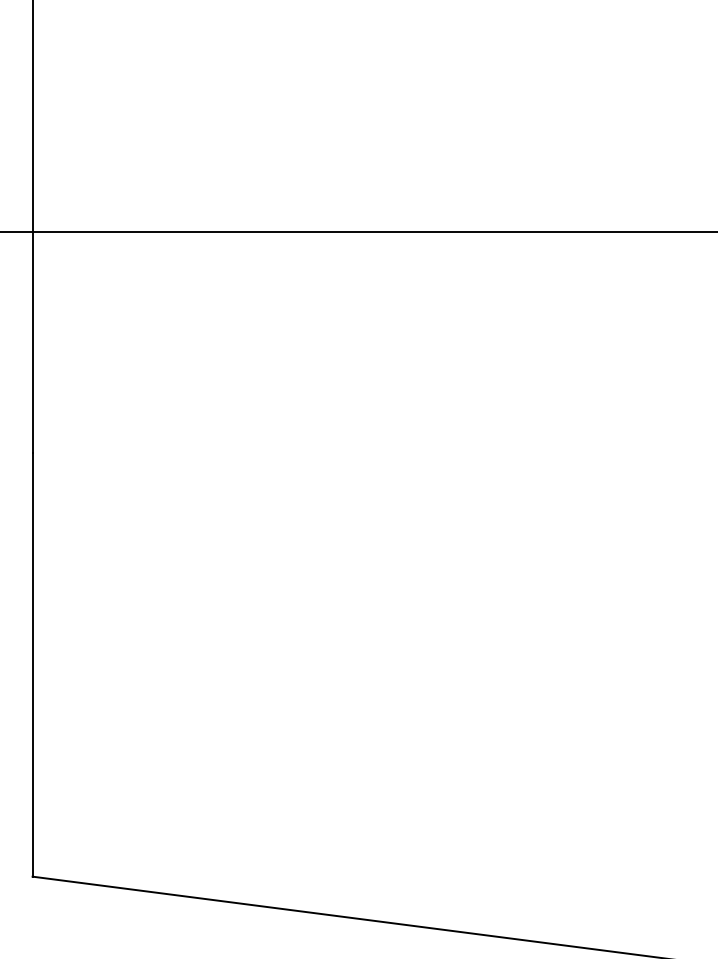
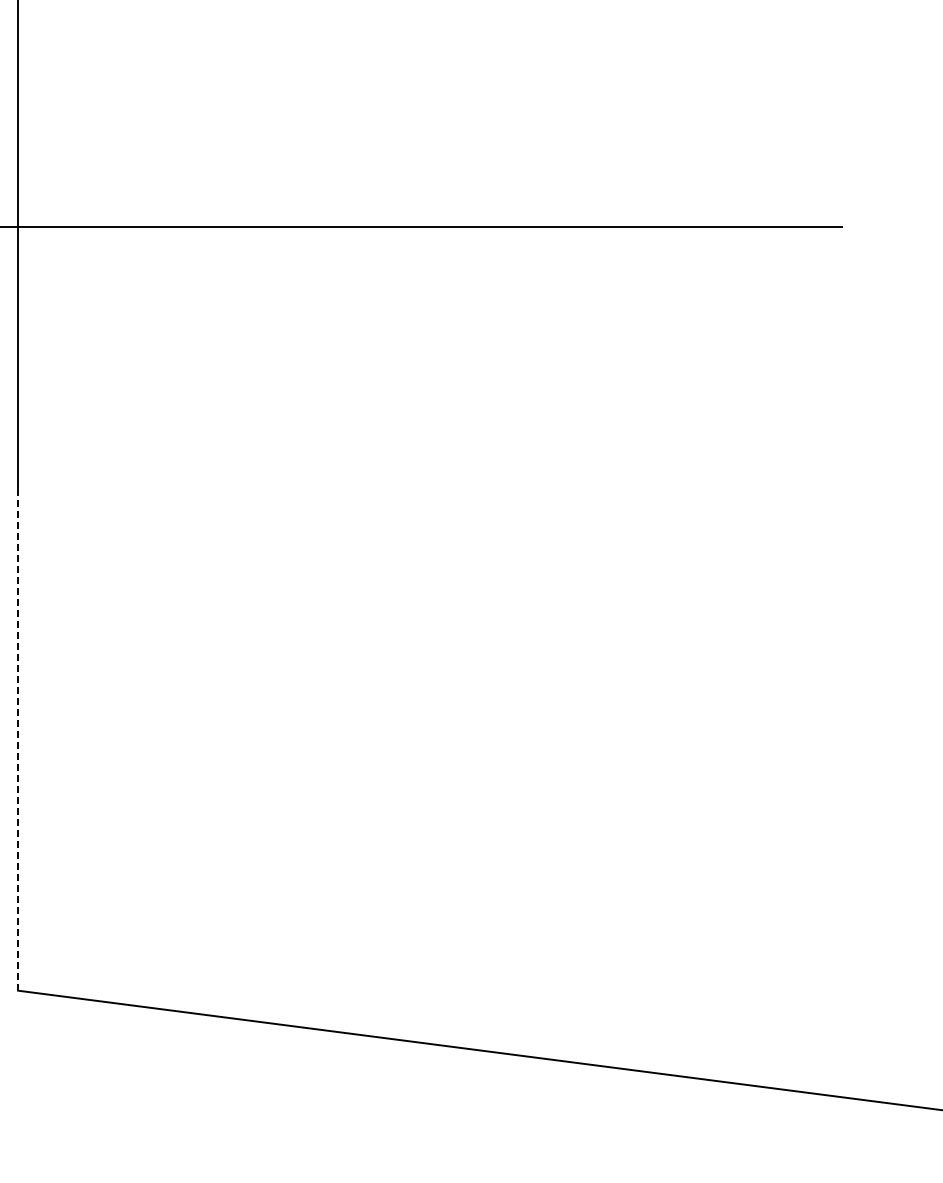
line: (32, 663) -> (18, 738), solid -> dashed

